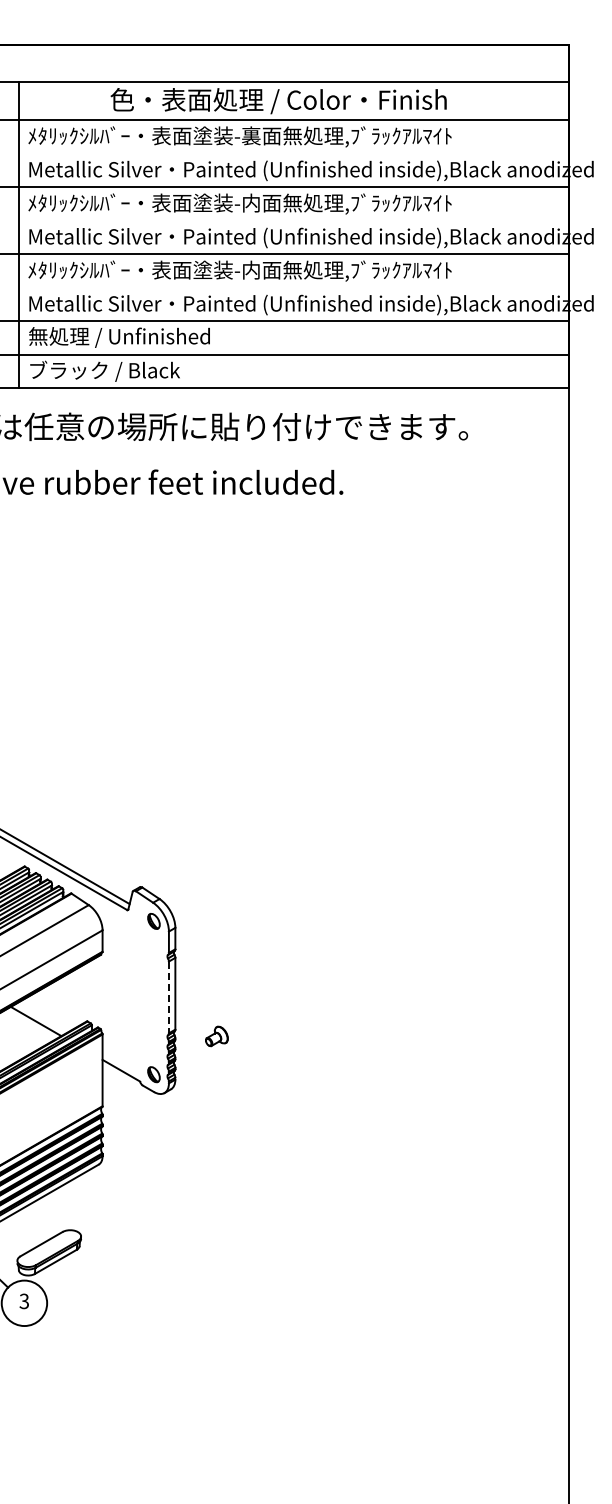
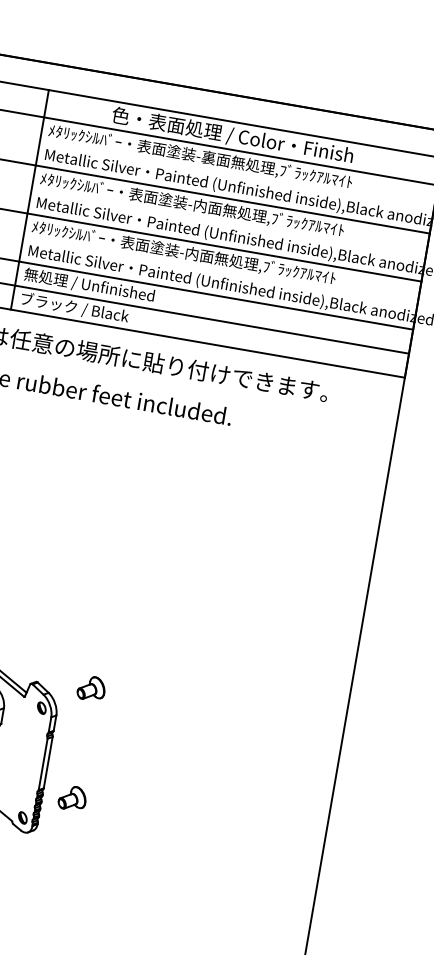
part: (216, 882) -> (91, 688), added
line: (168, 997) -> (42, 764), dashed -> solid
part: (216, 1036) -> (72, 798), size x1.67

